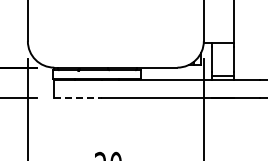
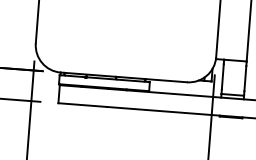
line: (78, 97) -> (83, 105), dashed -> solid

